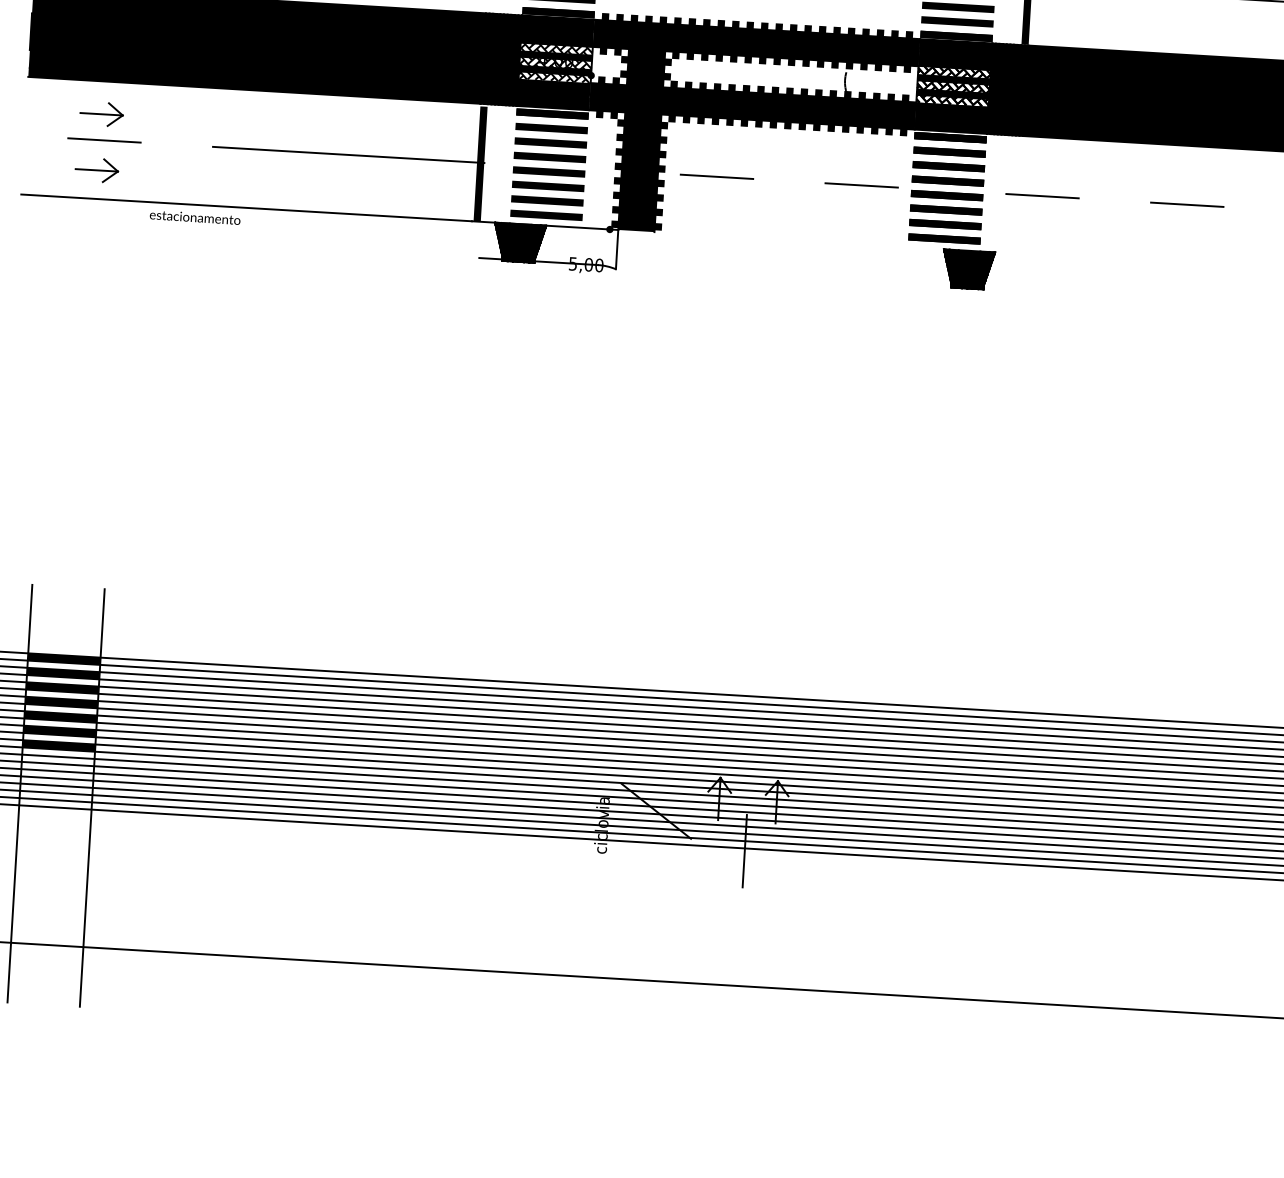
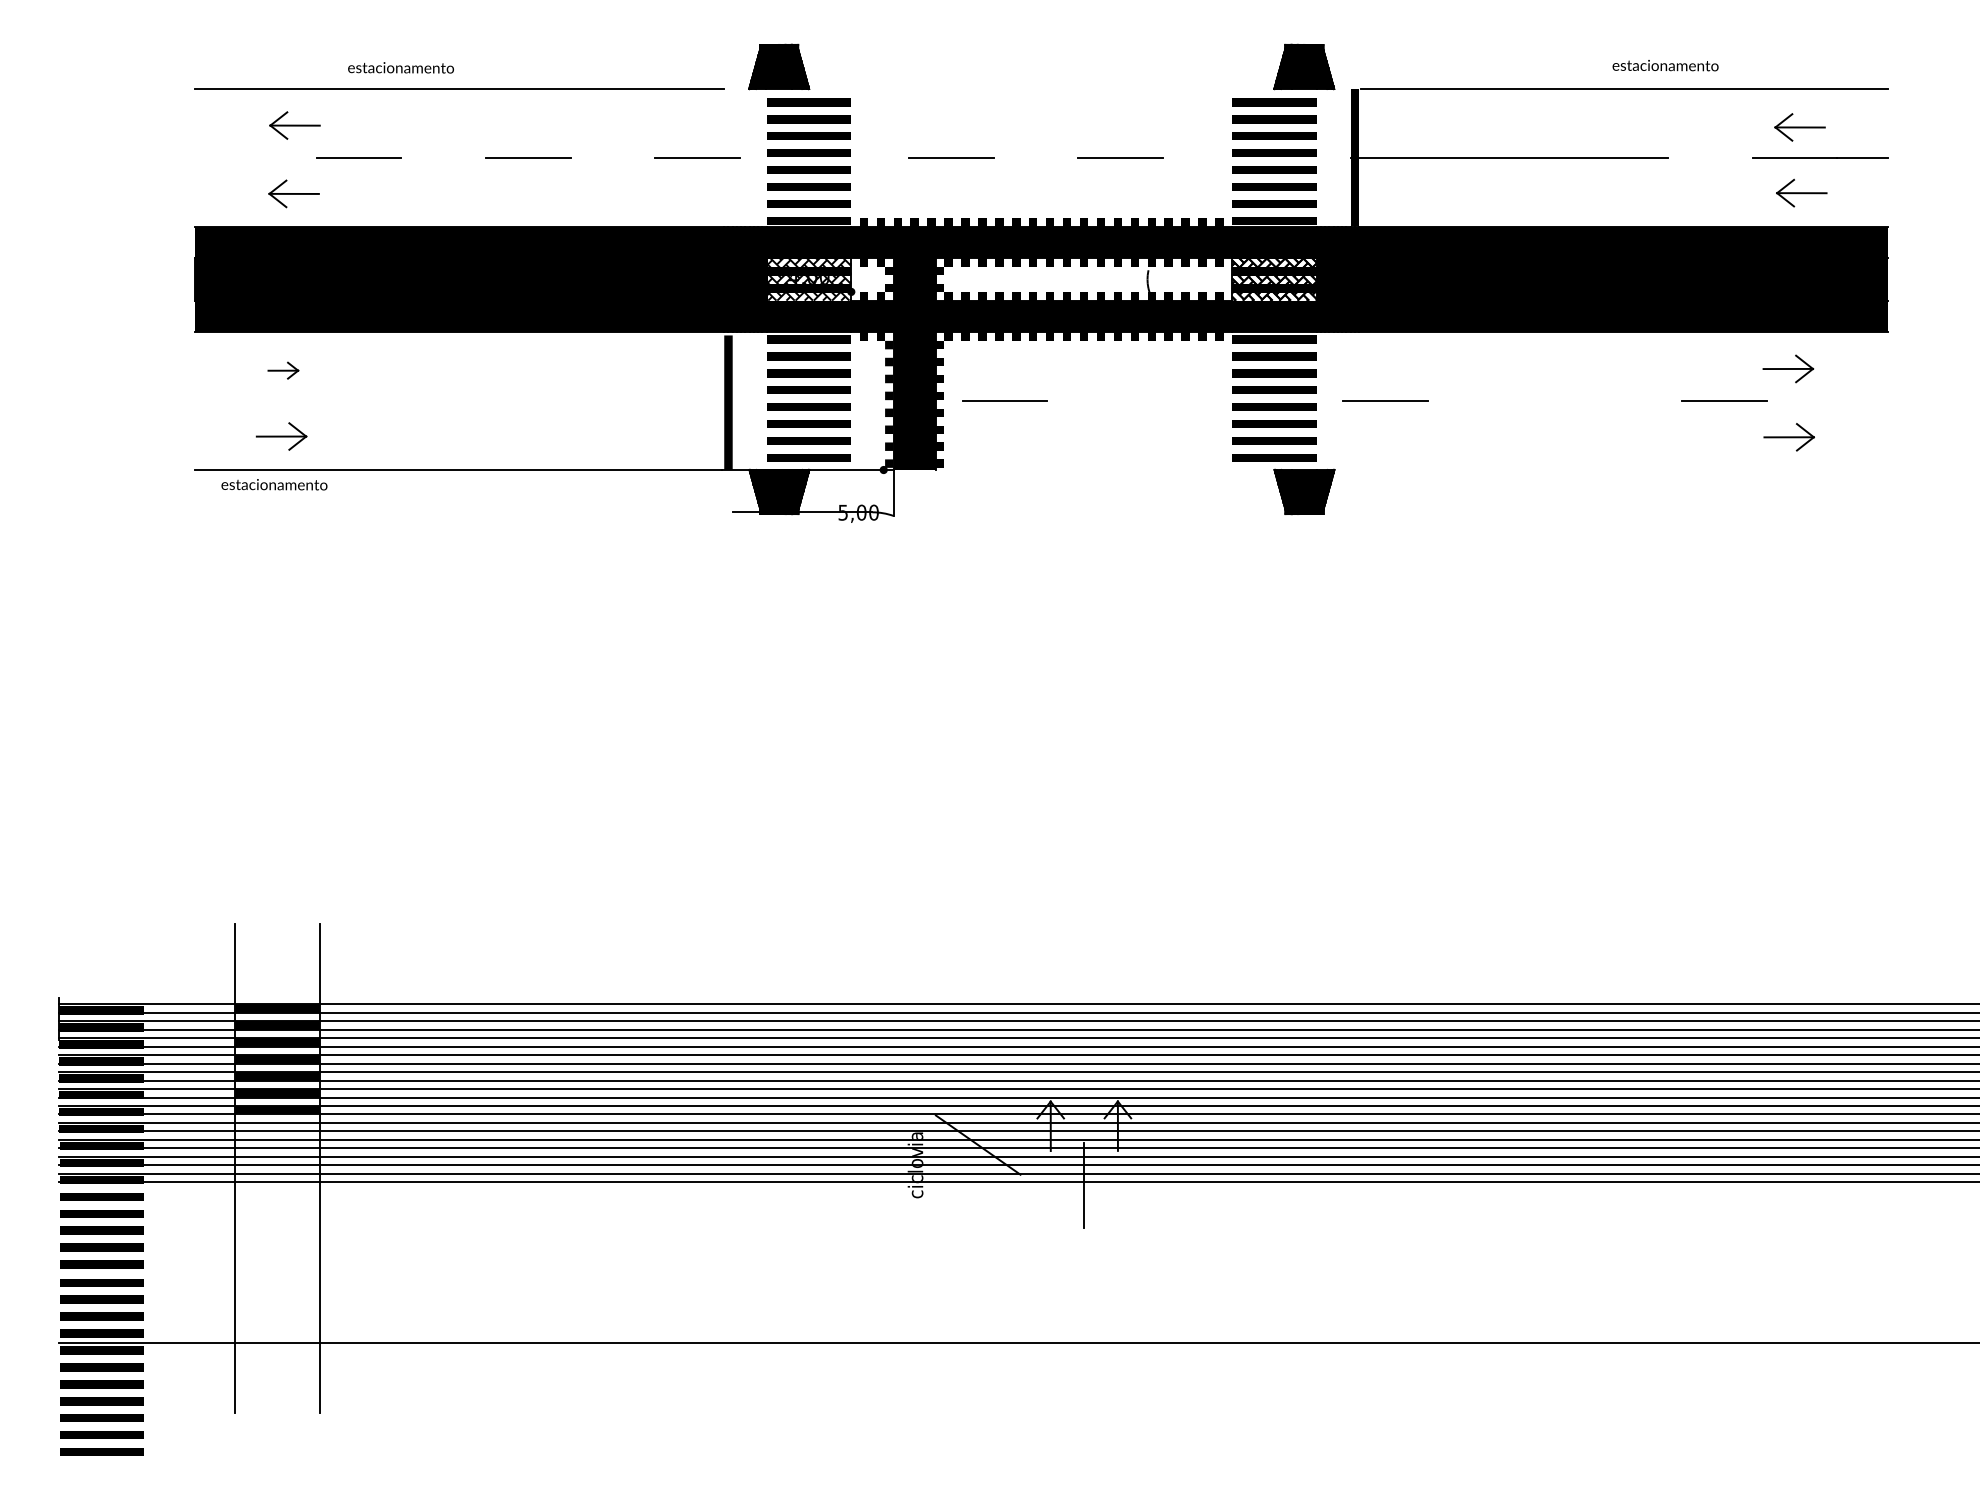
part: (101, 113) -> (283, 370), size x0.6
line: (104, 139) -> (288, 400), removed
line: (348, 155) -> (573, 401), removed
line: (861, 184) -> (1174, 400), removed
line: (1186, 205) -> (1554, 401), removed
text: (195, 217) -> (274, 484), moved

